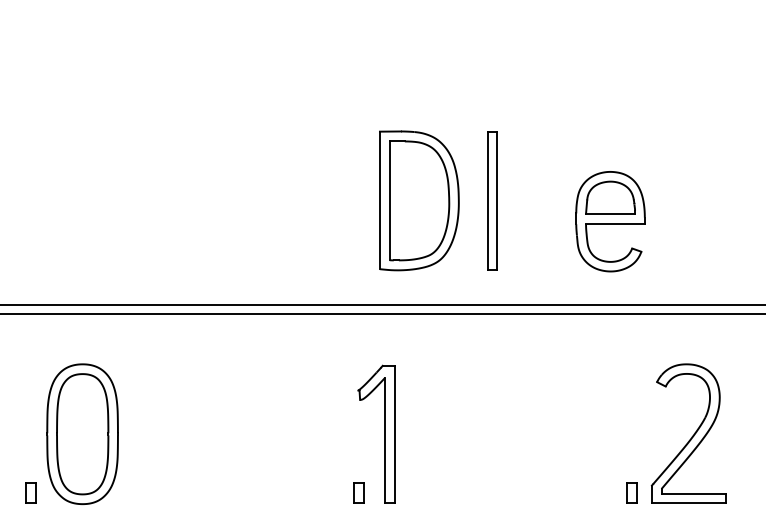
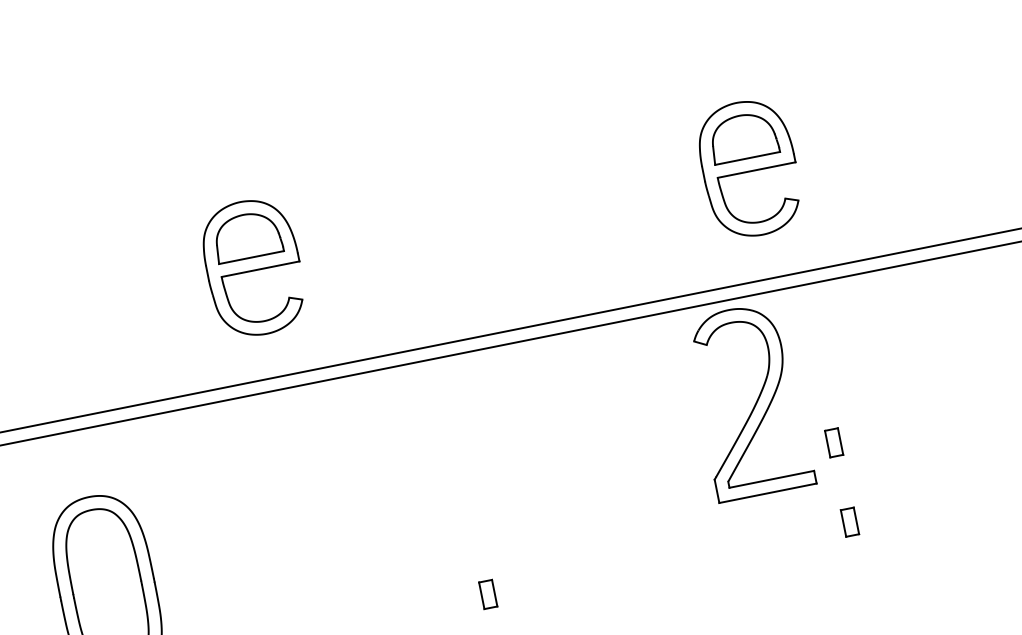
part: (419, 200) -> (491, 191), removed
part: (492, 200) -> (587, 172), removed
part: (235, 221) -> (253, 267), added
part: (631, 432) -> (833, 442), added
part: (384, 433) -> (506, 508), removed
part: (688, 433) -> (749, 401), moved

